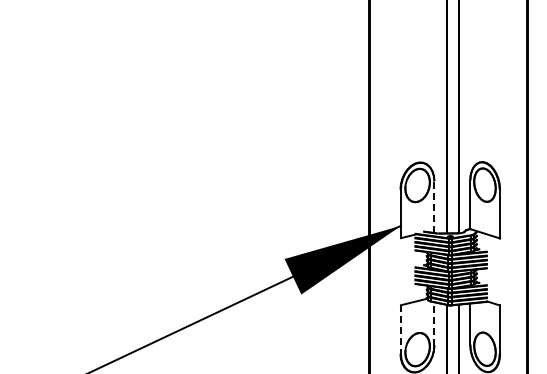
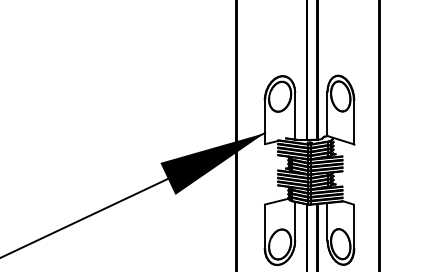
line: (434, 207) -> (295, 116), dashed -> solid
line: (434, 323) -> (295, 220), dashed -> solid
line: (400, 329) -> (264, 226), dashed -> solid

